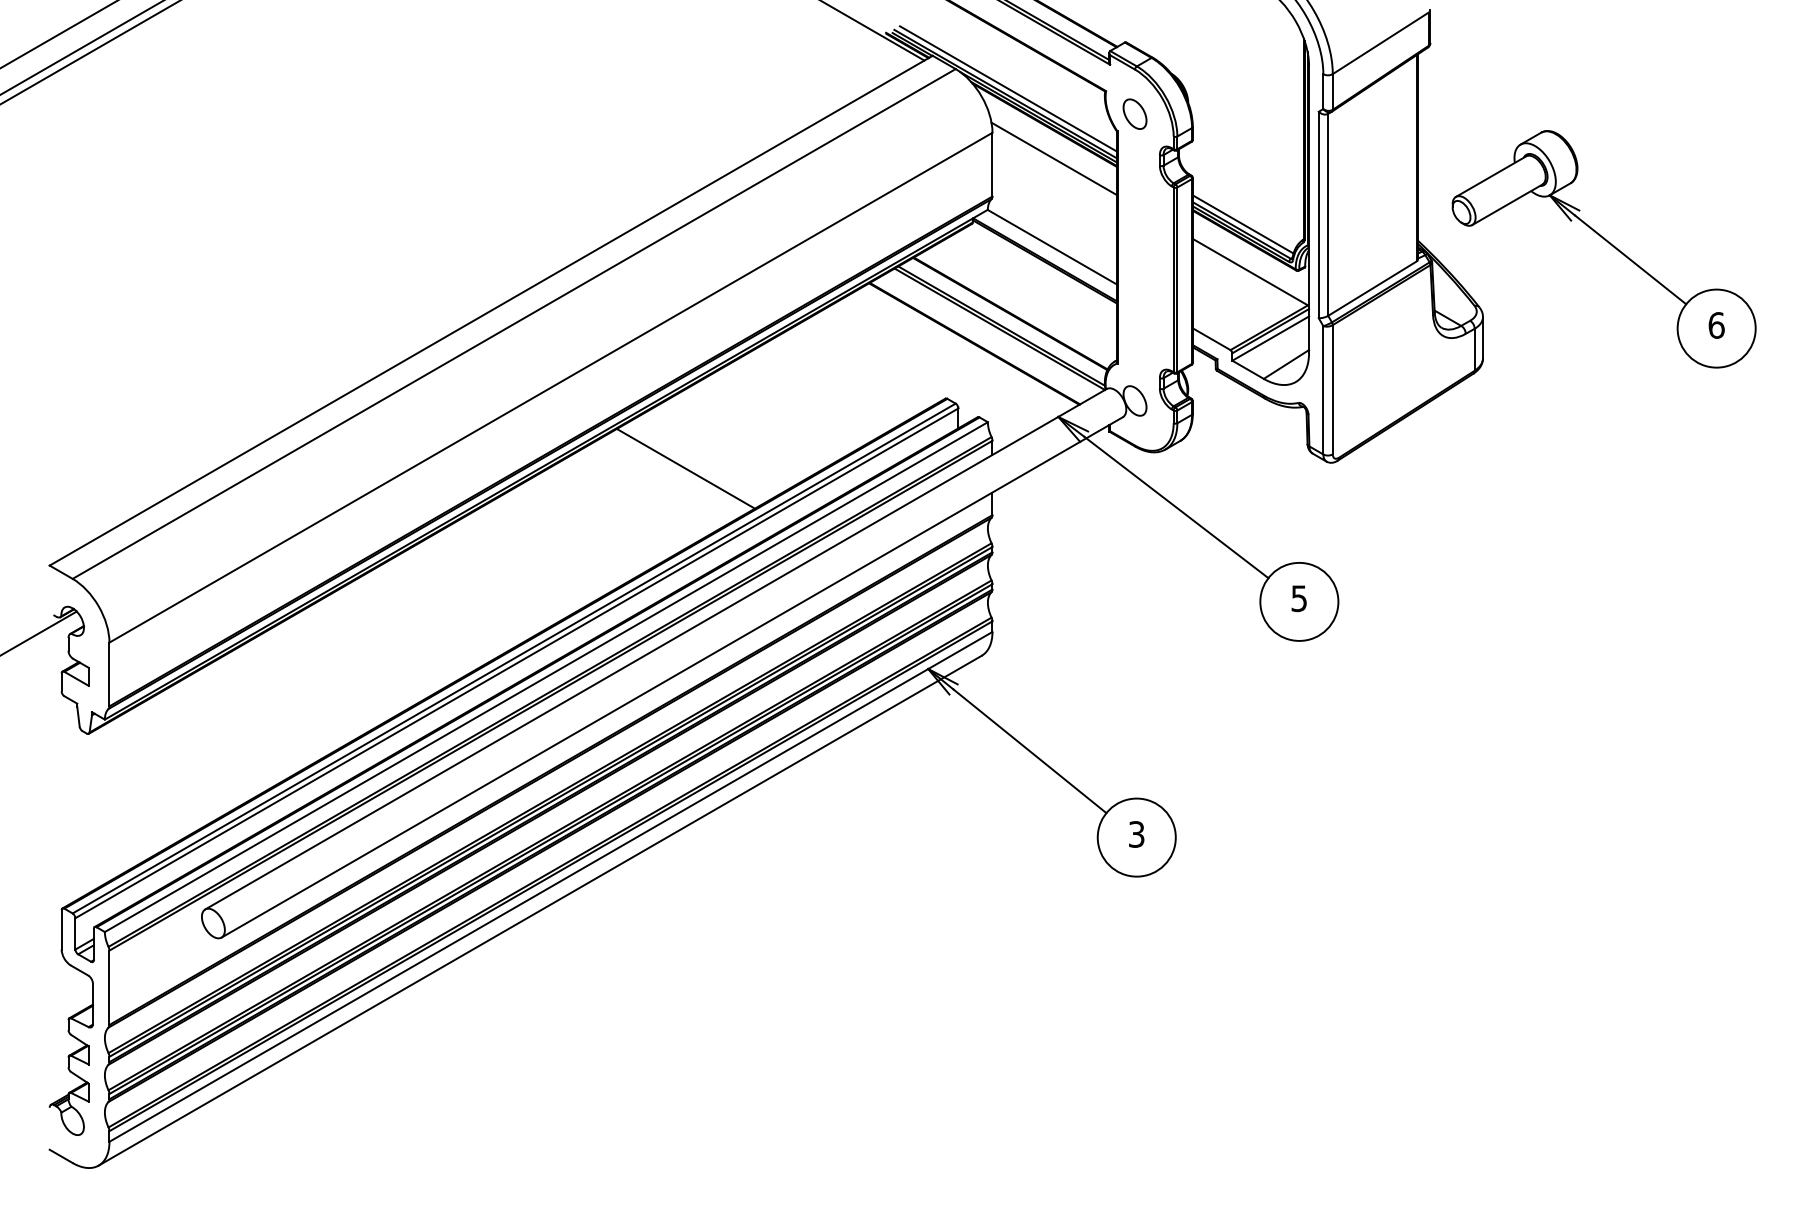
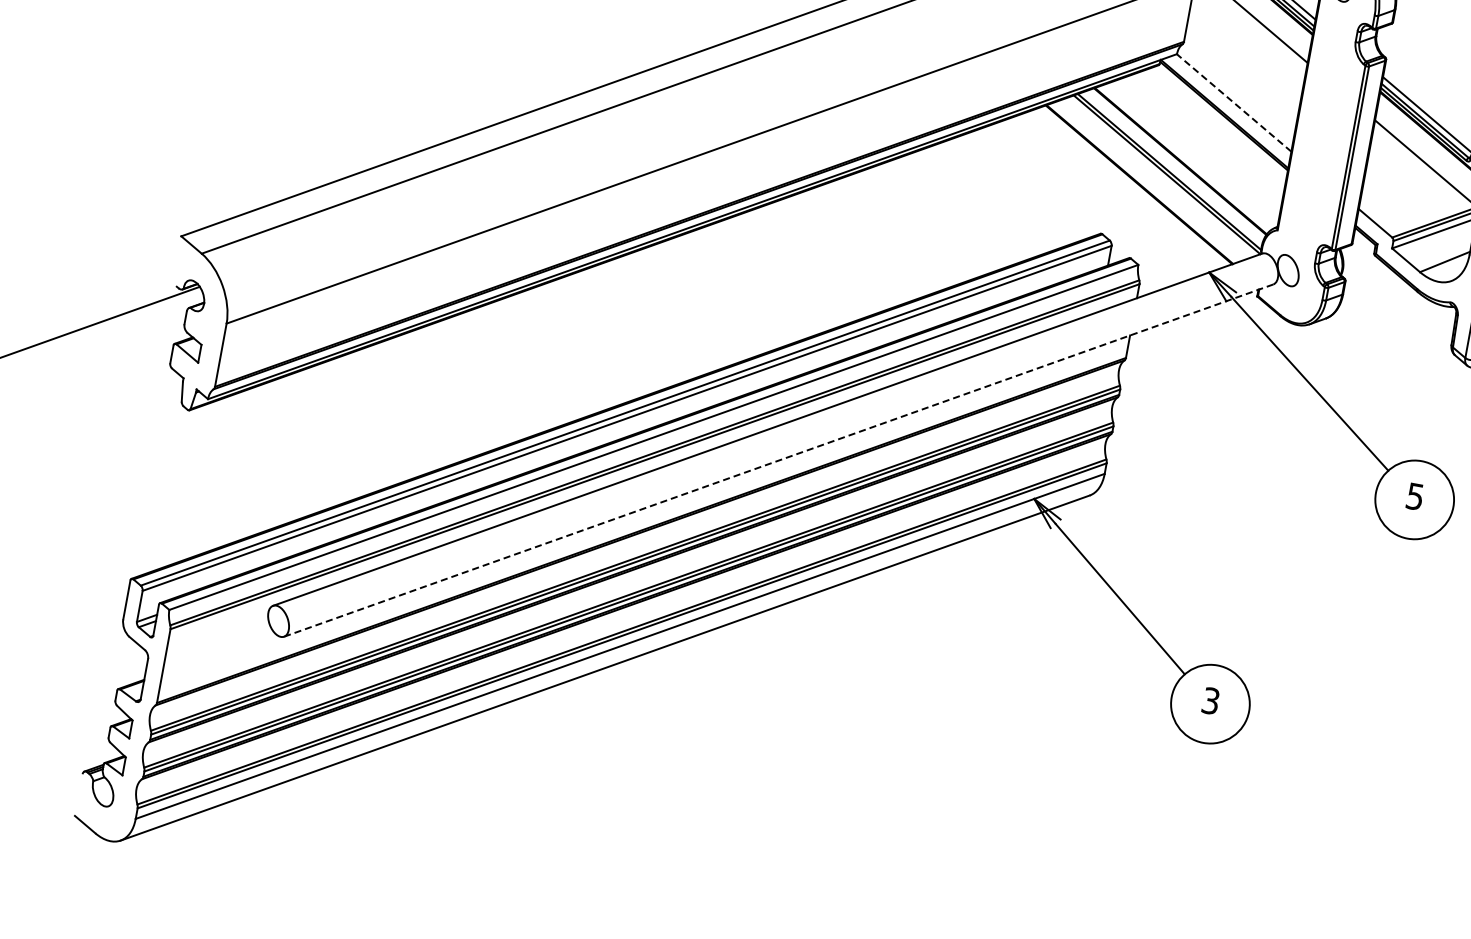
line: (1052, 247) -> (1234, 103), solid -> dashed
line: (685, 468) -> (829, 255), removed
line: (672, 677) -> (778, 460), solid -> dashed

